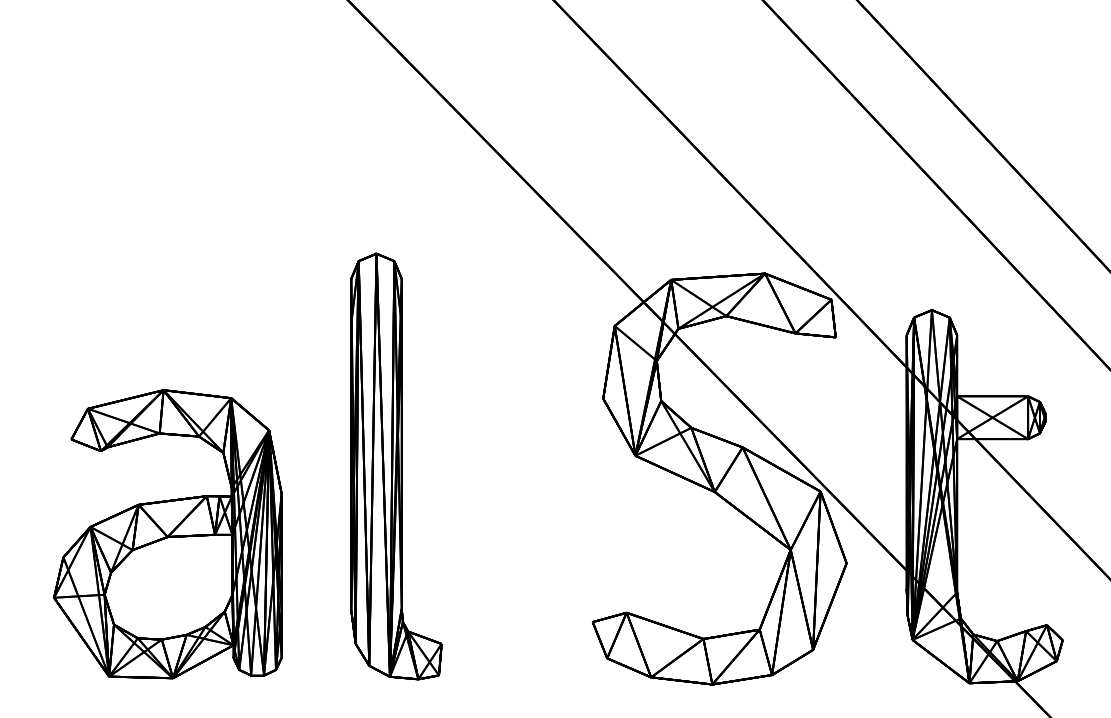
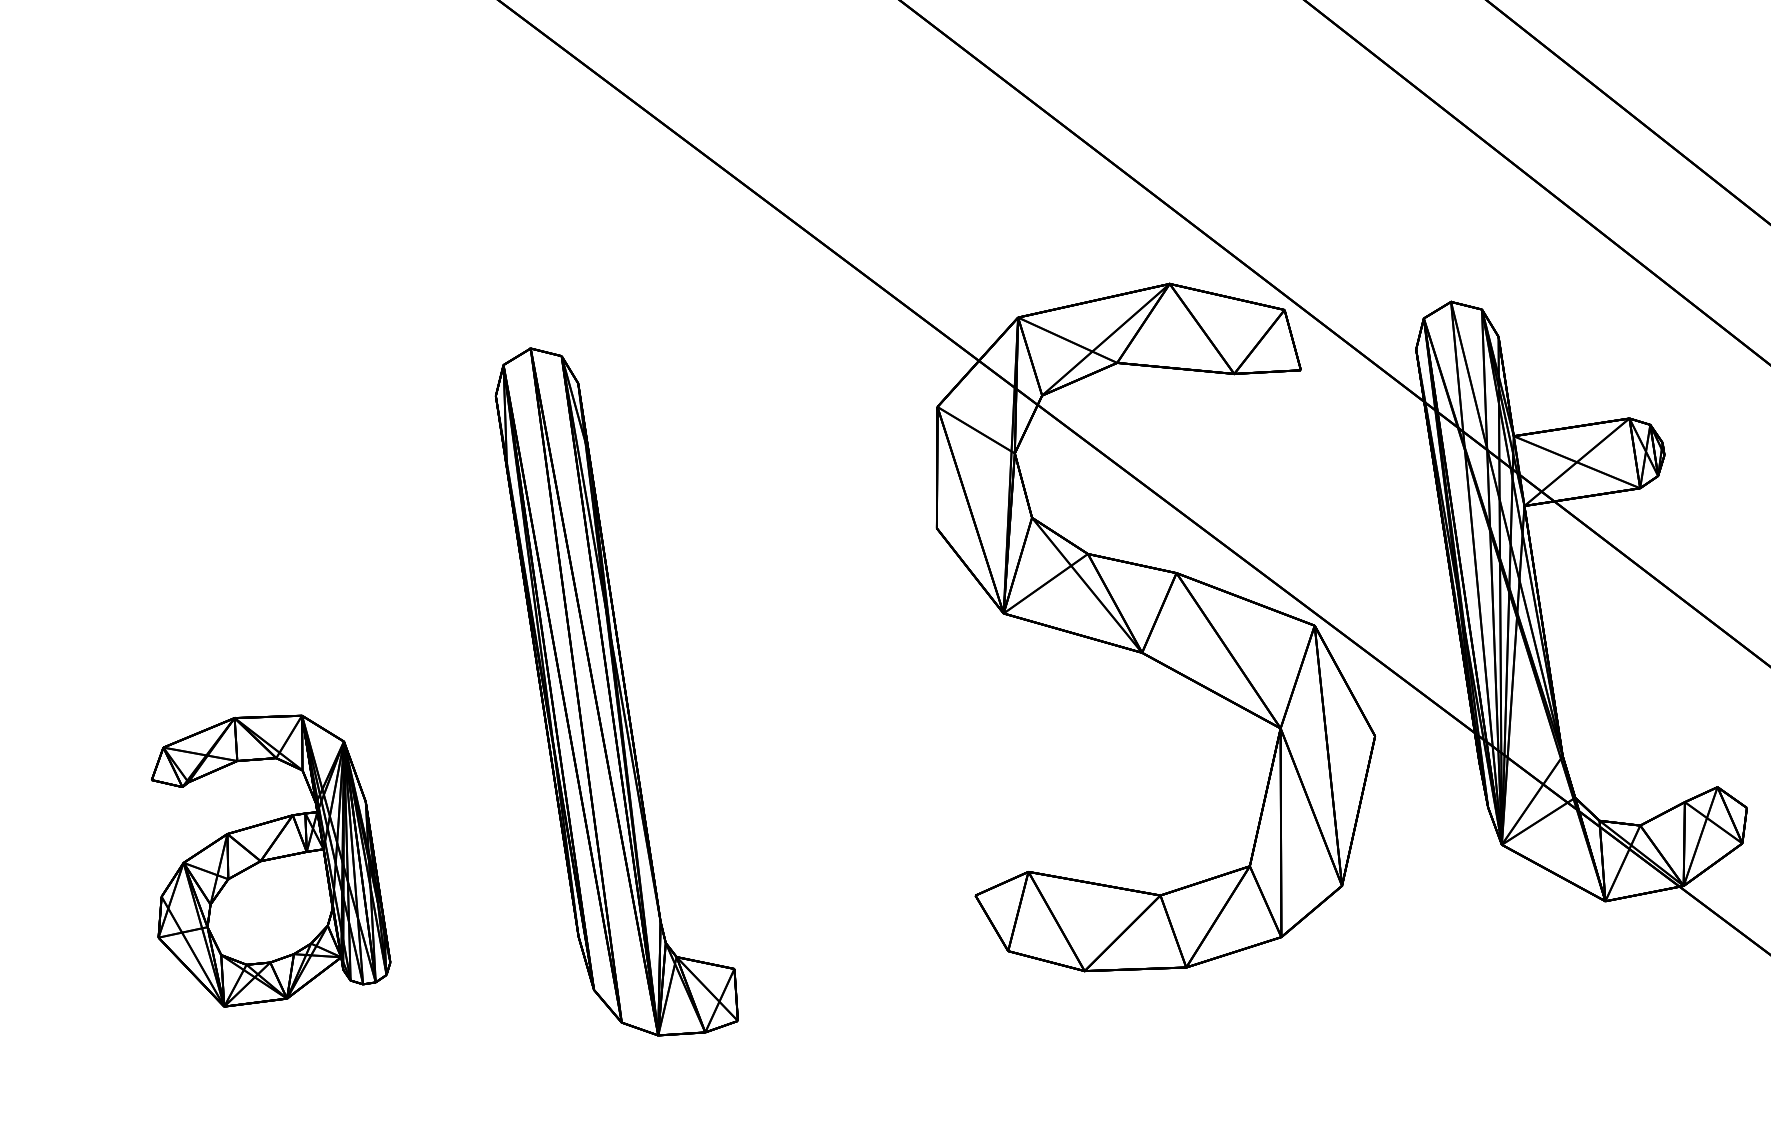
part: (167, 534) -> (259, 858), size x0.6

